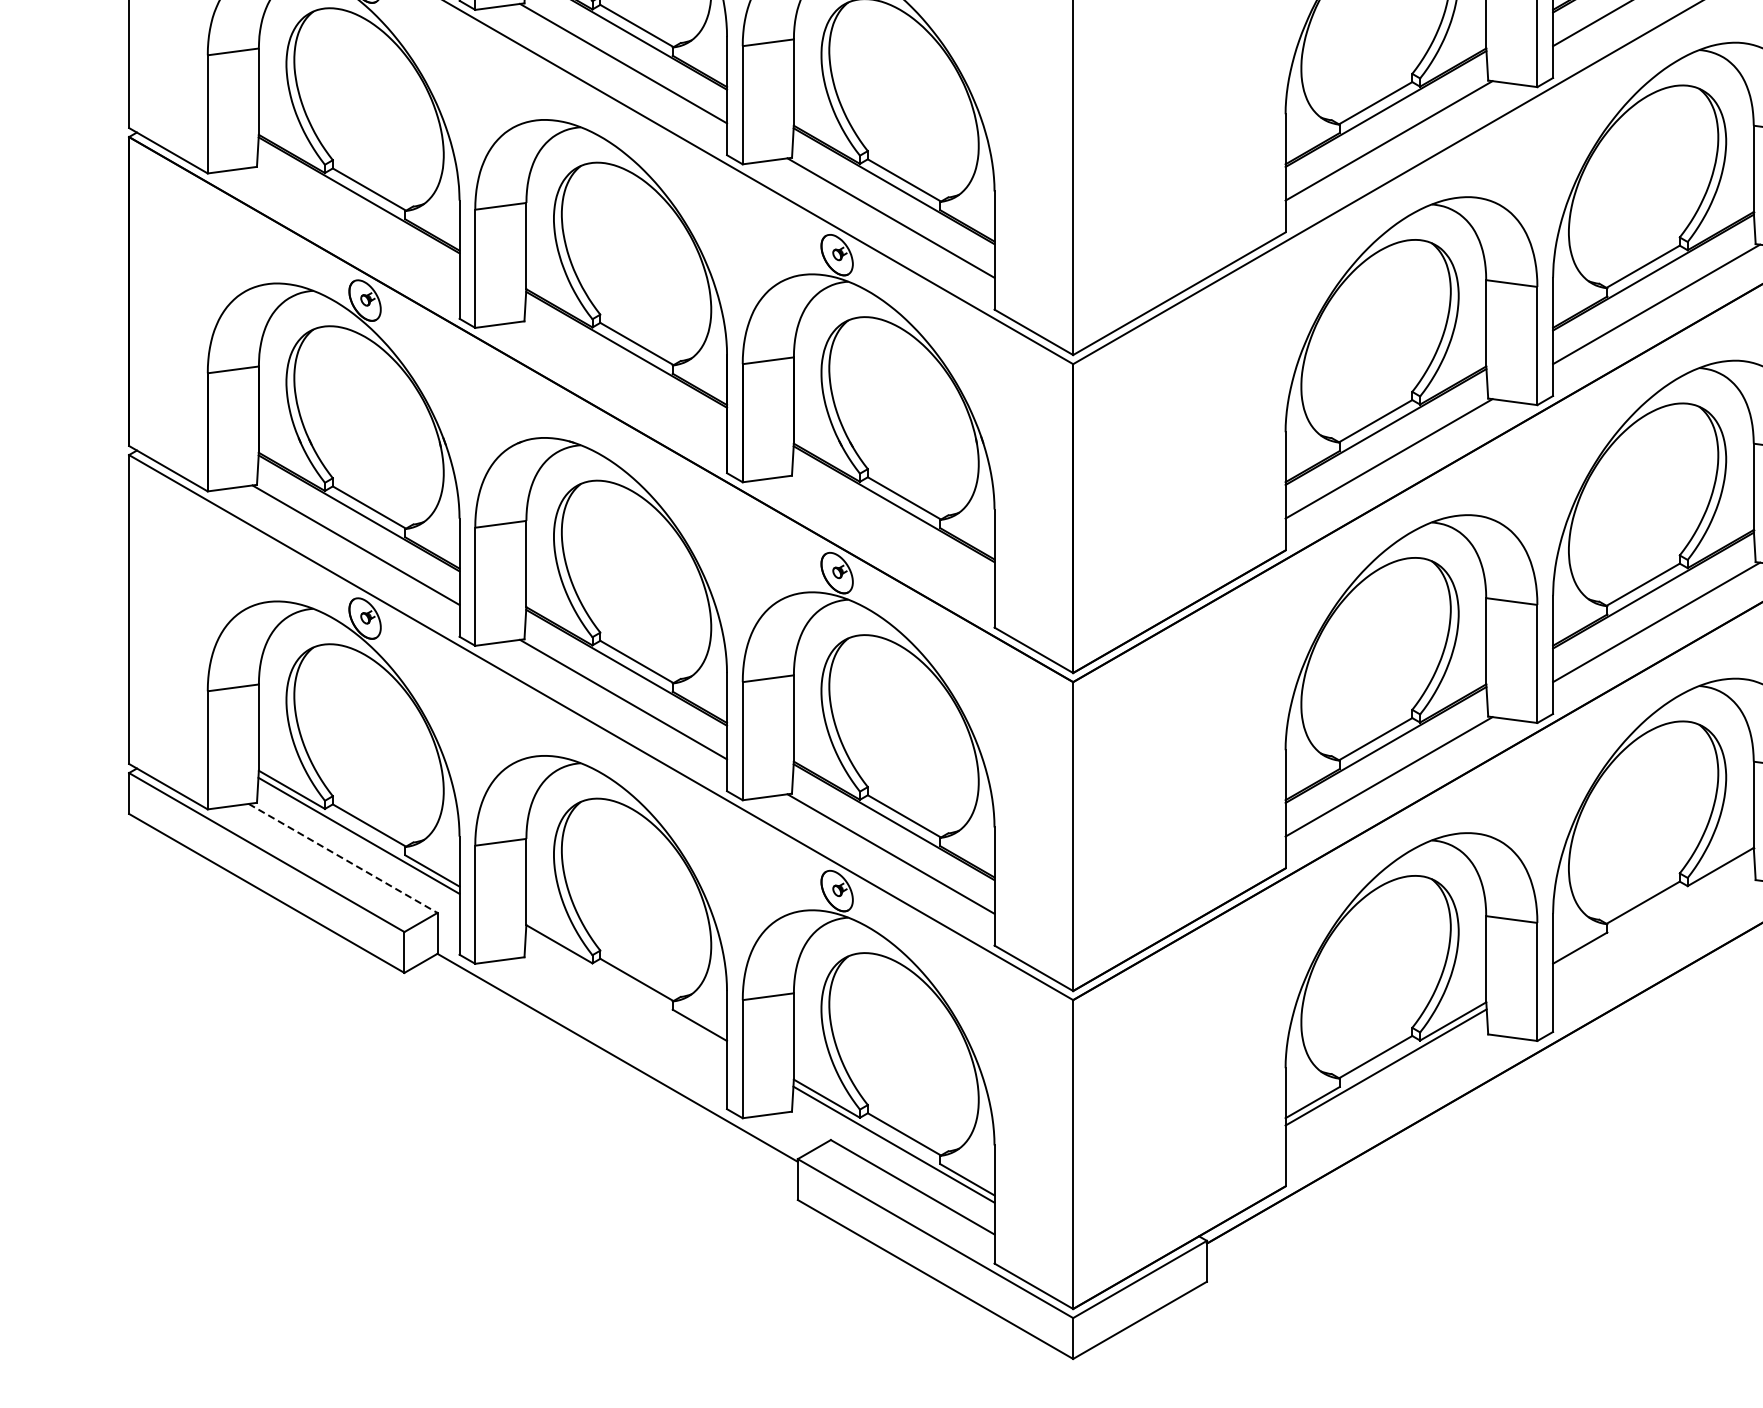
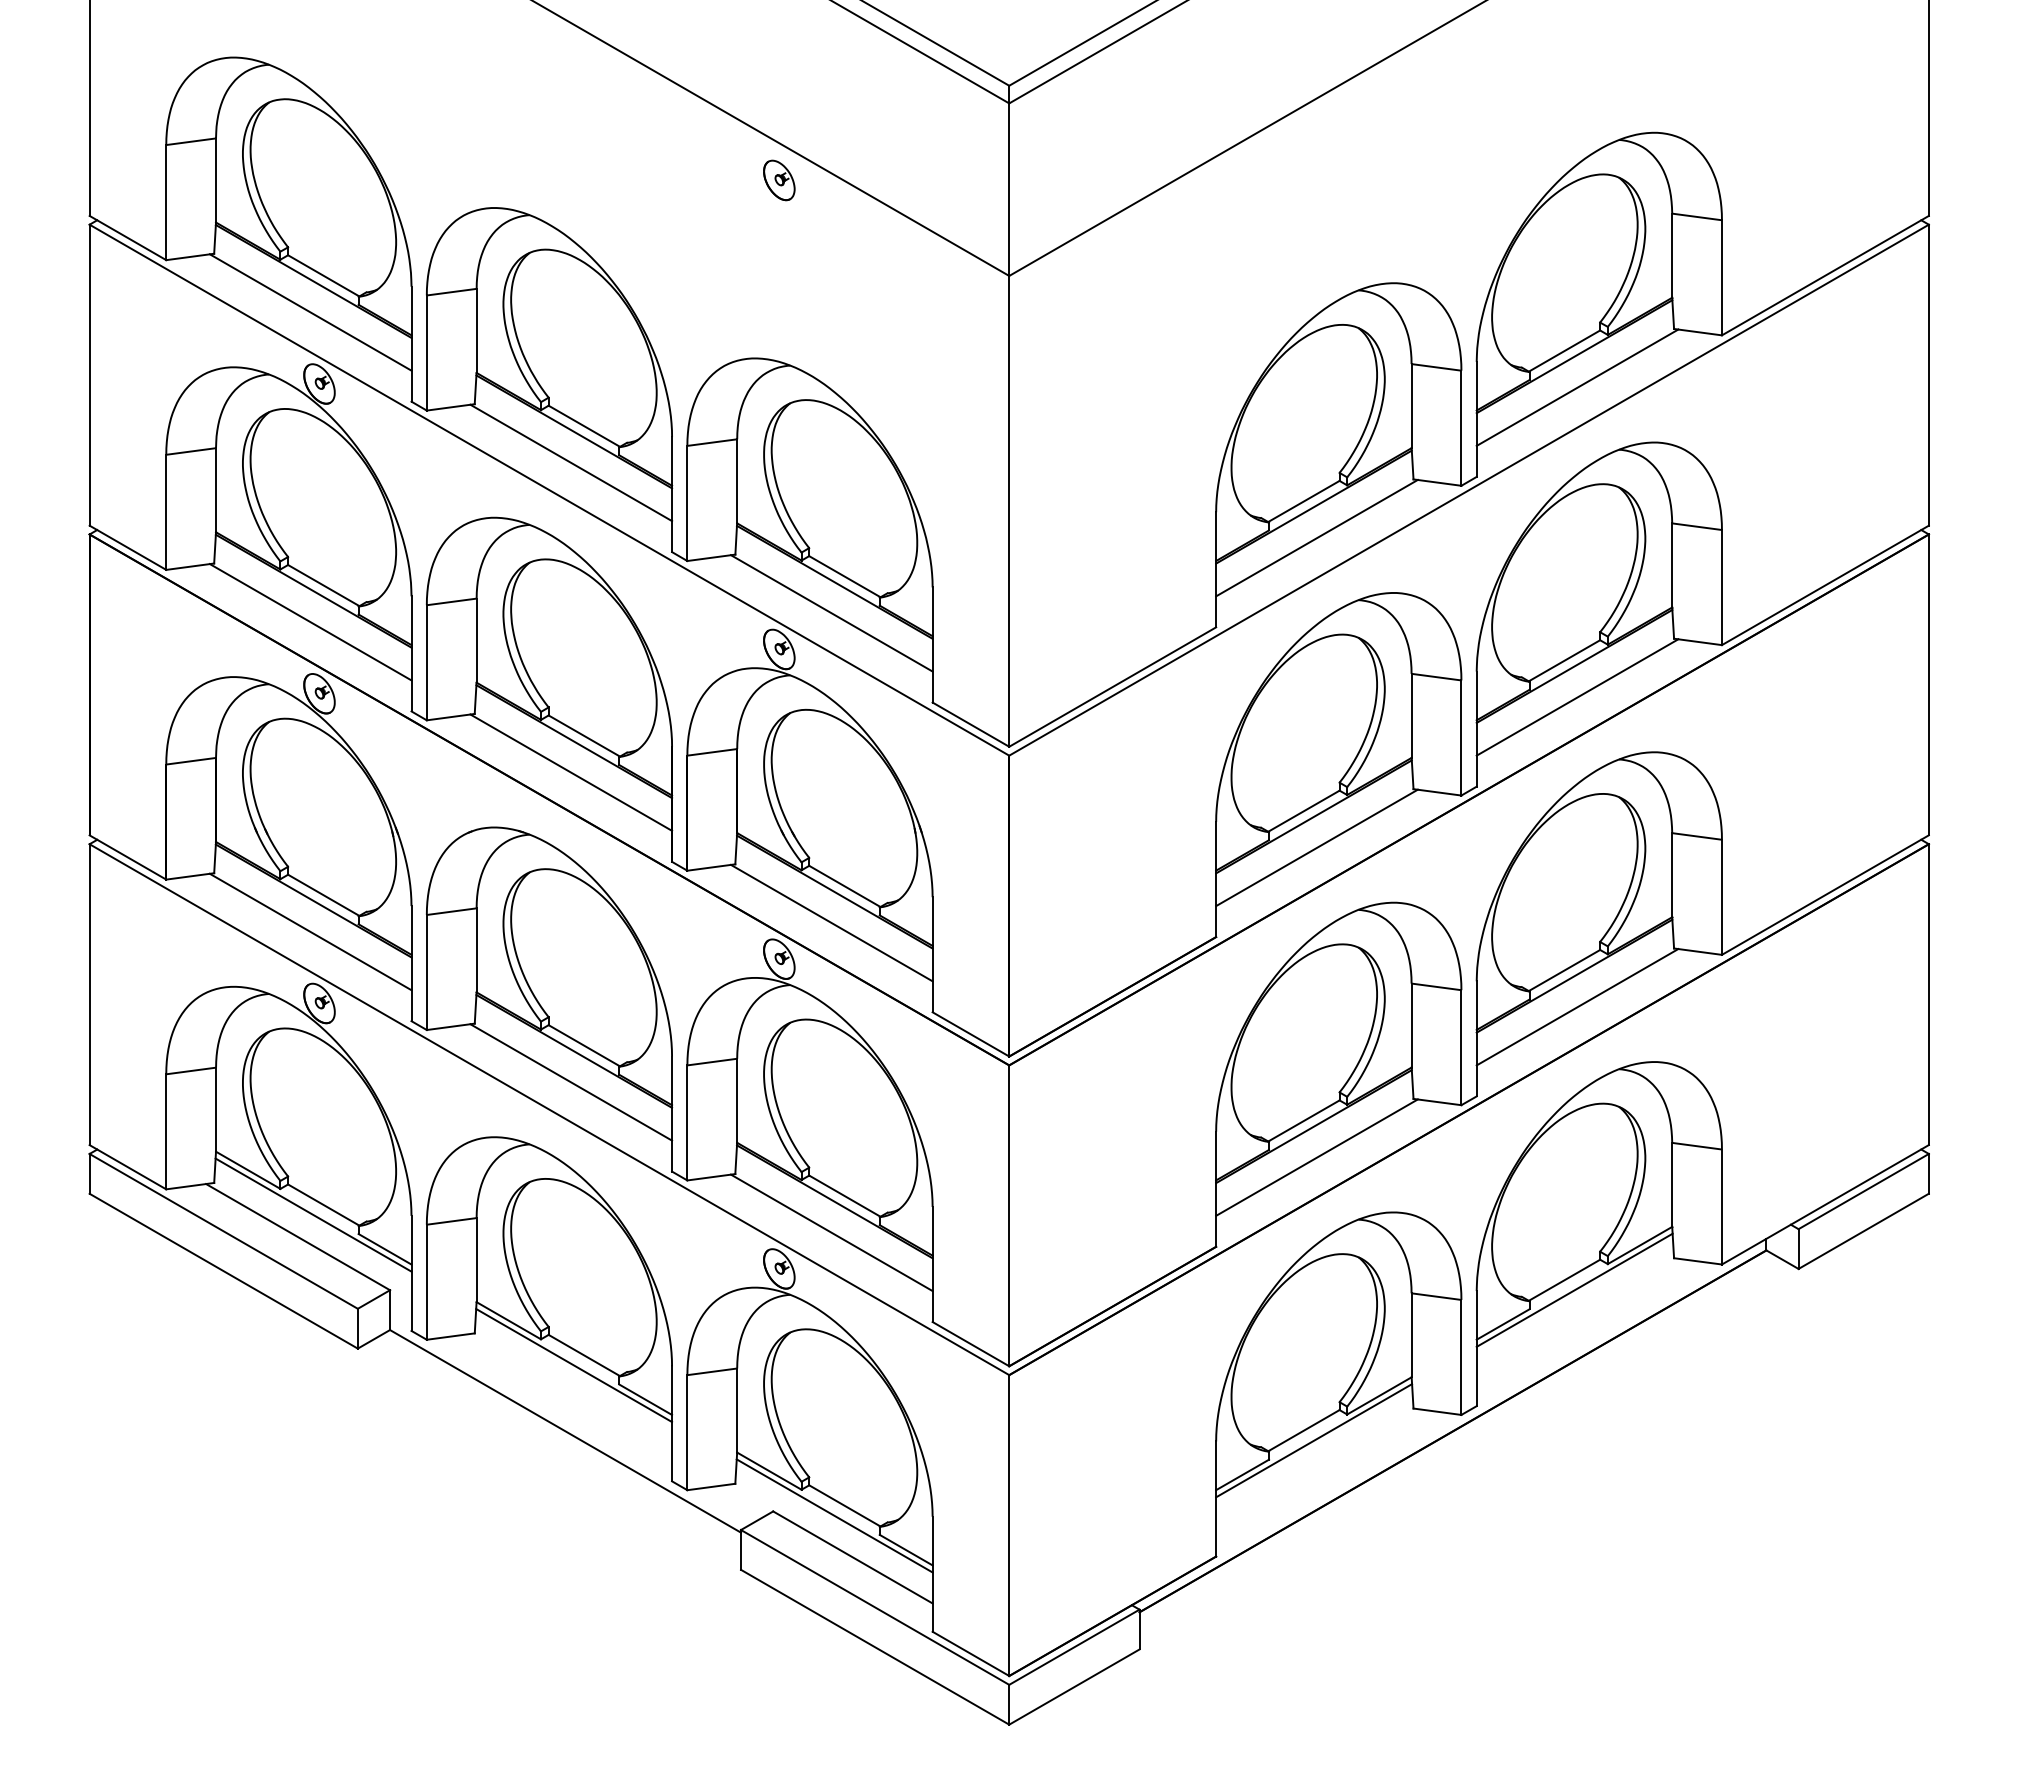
line: (355, 227) -> (310, 622), added
line: (623, 381) -> (571, 772), added
line: (890, 535) -> (831, 922), added
line: (343, 858) -> (298, 1237), dashed -> solid
line: (1653, 912) -> (1574, 1289), added
line: (626, 990) -> (574, 1365), added

